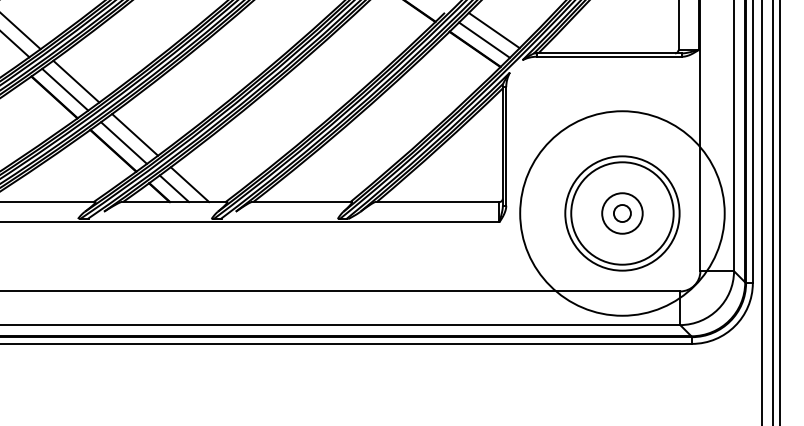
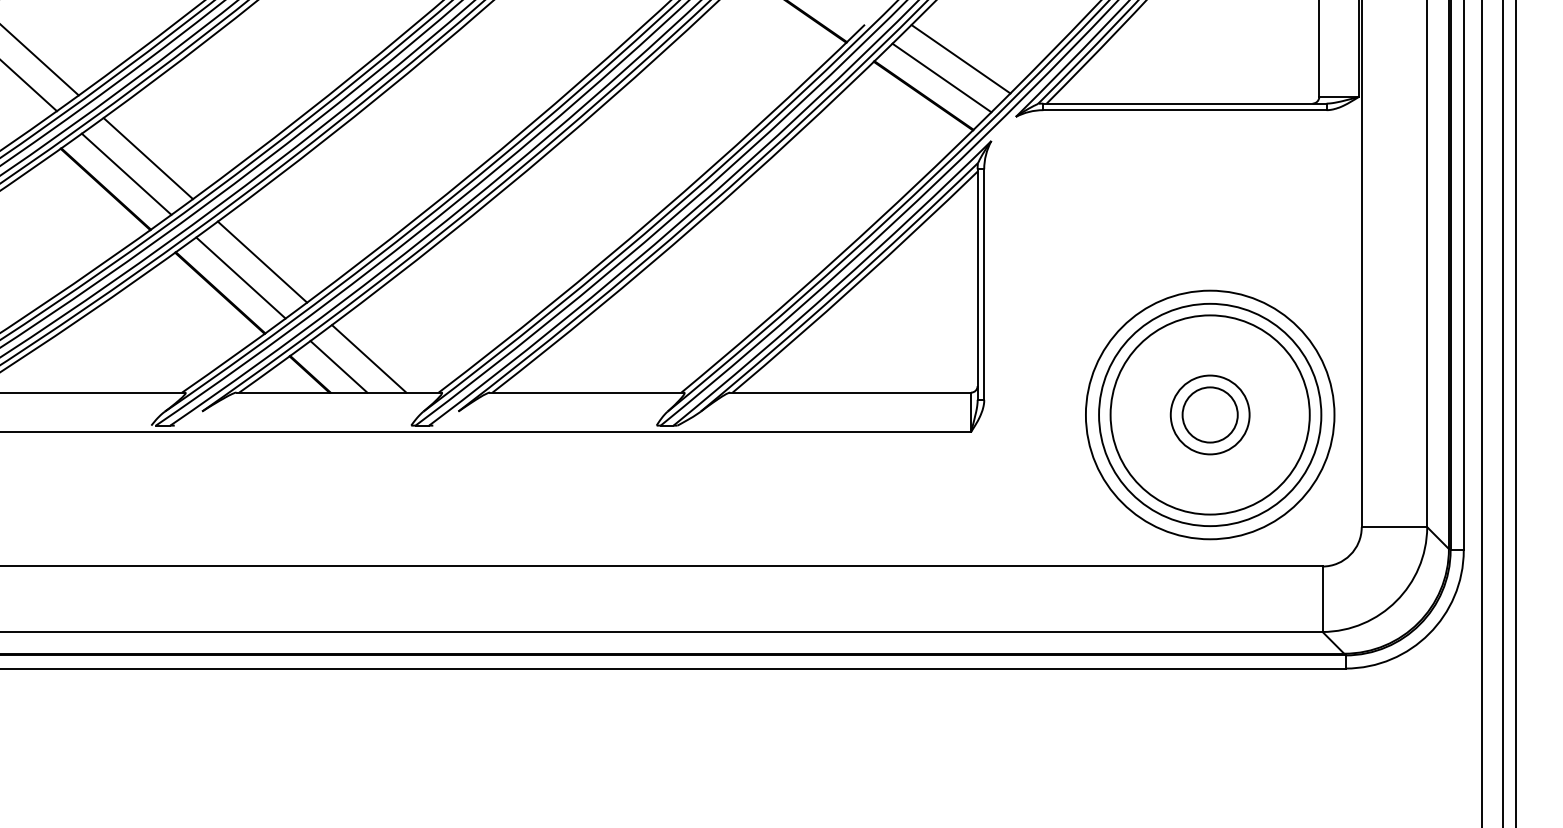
circle: (622, 213) -> (1210, 414), size x0.62
circle: (622, 213) -> (1210, 414), size x1.67

